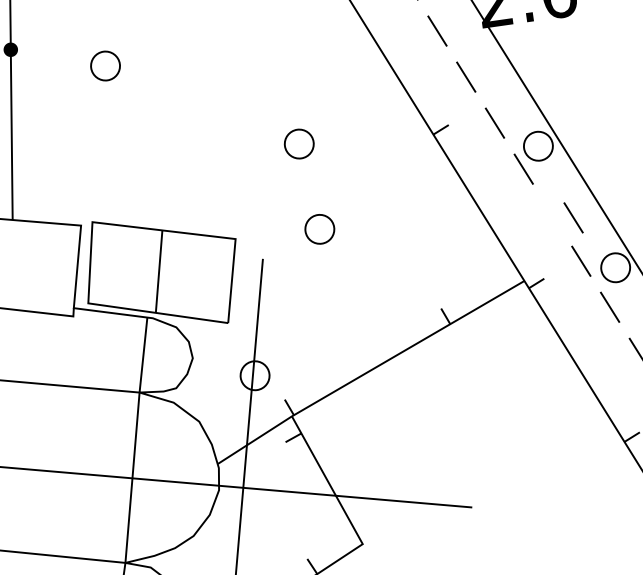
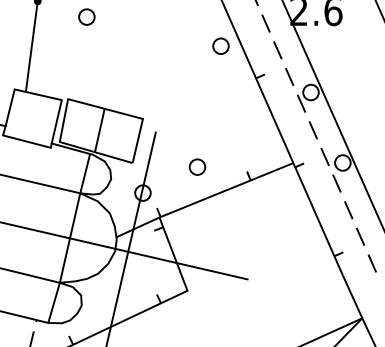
part: (298, 142) -> (220, 45), moved
line: (572, 218) -> (312, 130), moved
part: (319, 228) -> (197, 166), moved

